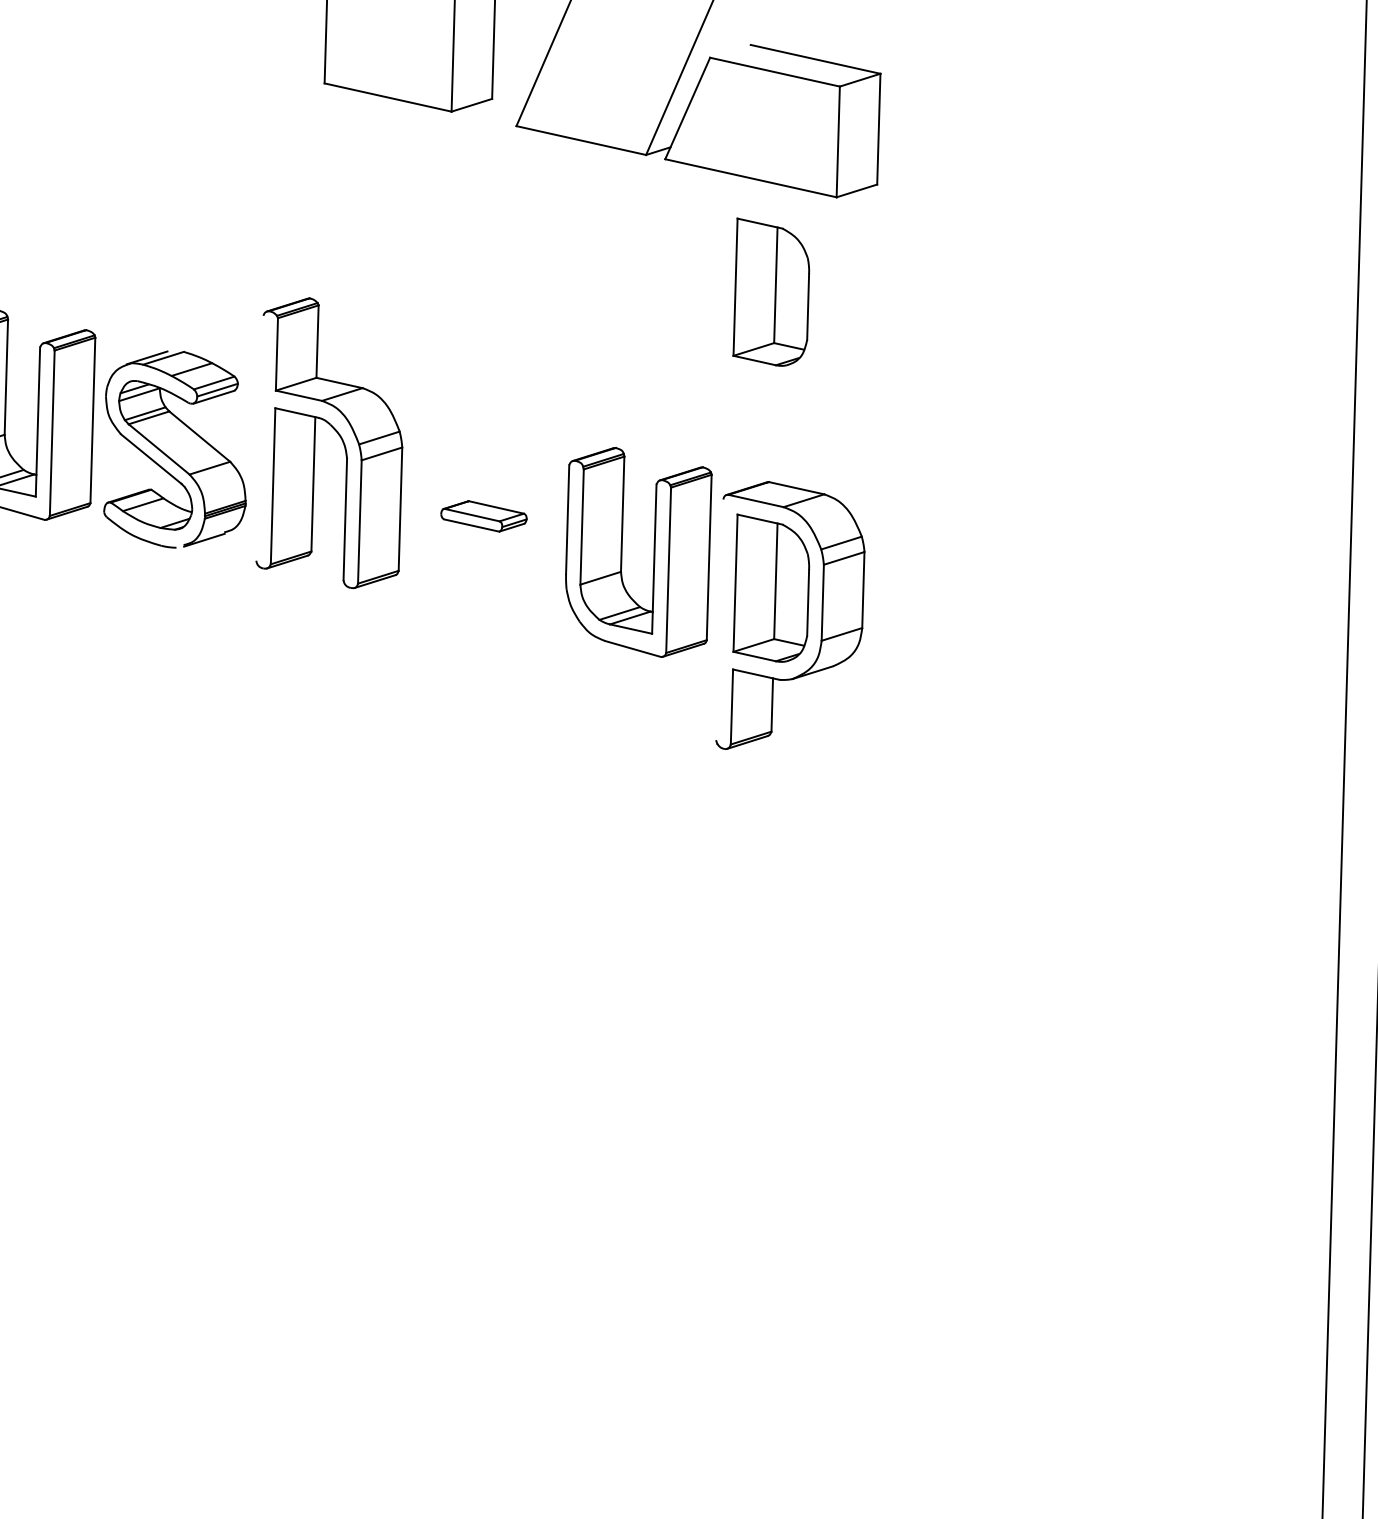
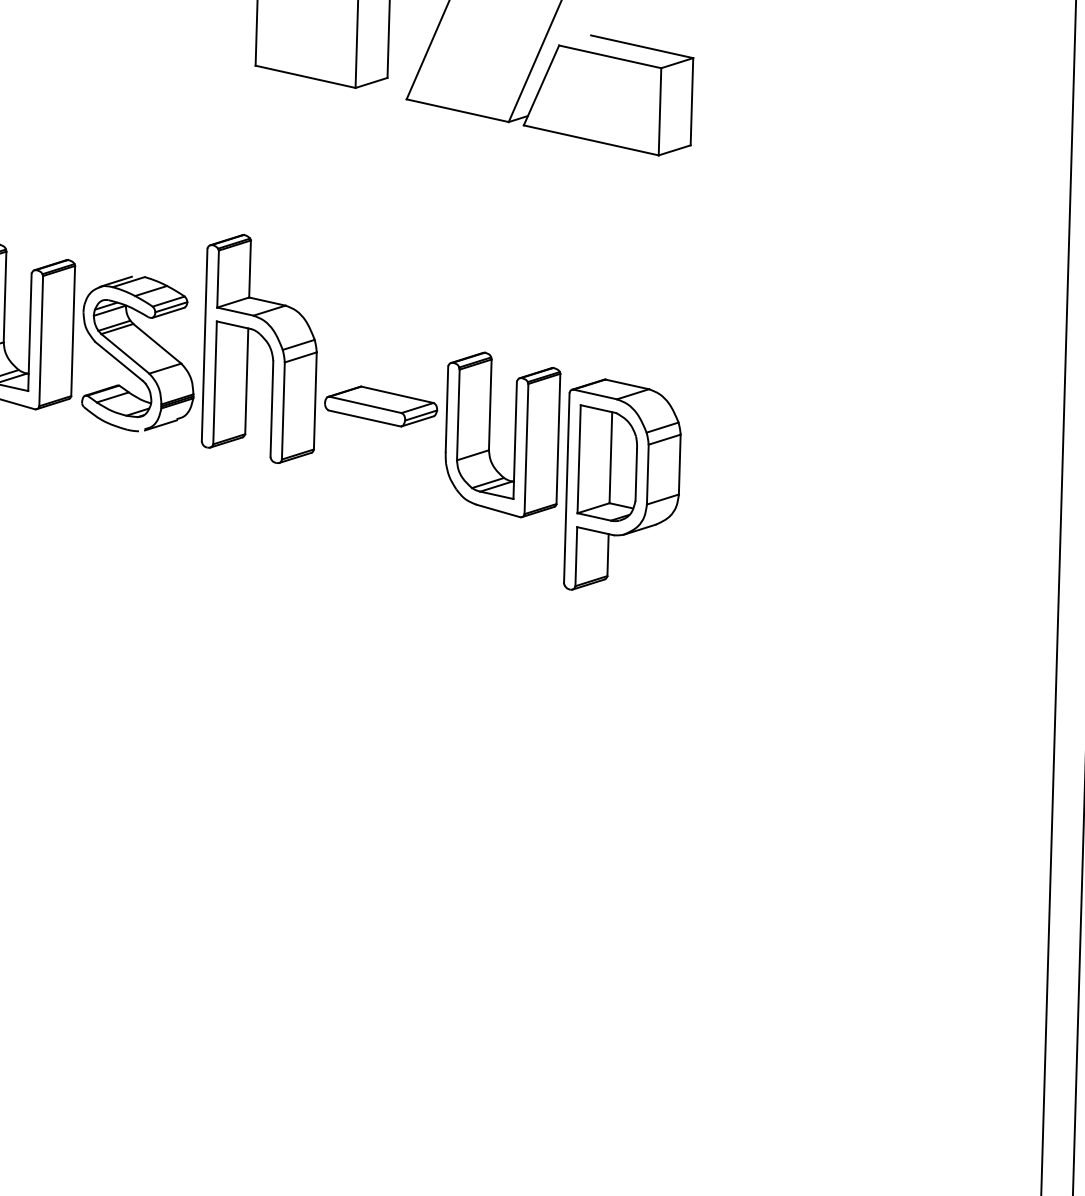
part: (771, 291) -> (607, 229), removed
line: (259, 437) -> (204, 344), added
part: (483, 516) -> (380, 406), size x1.67
line: (719, 620) -> (566, 488), added

